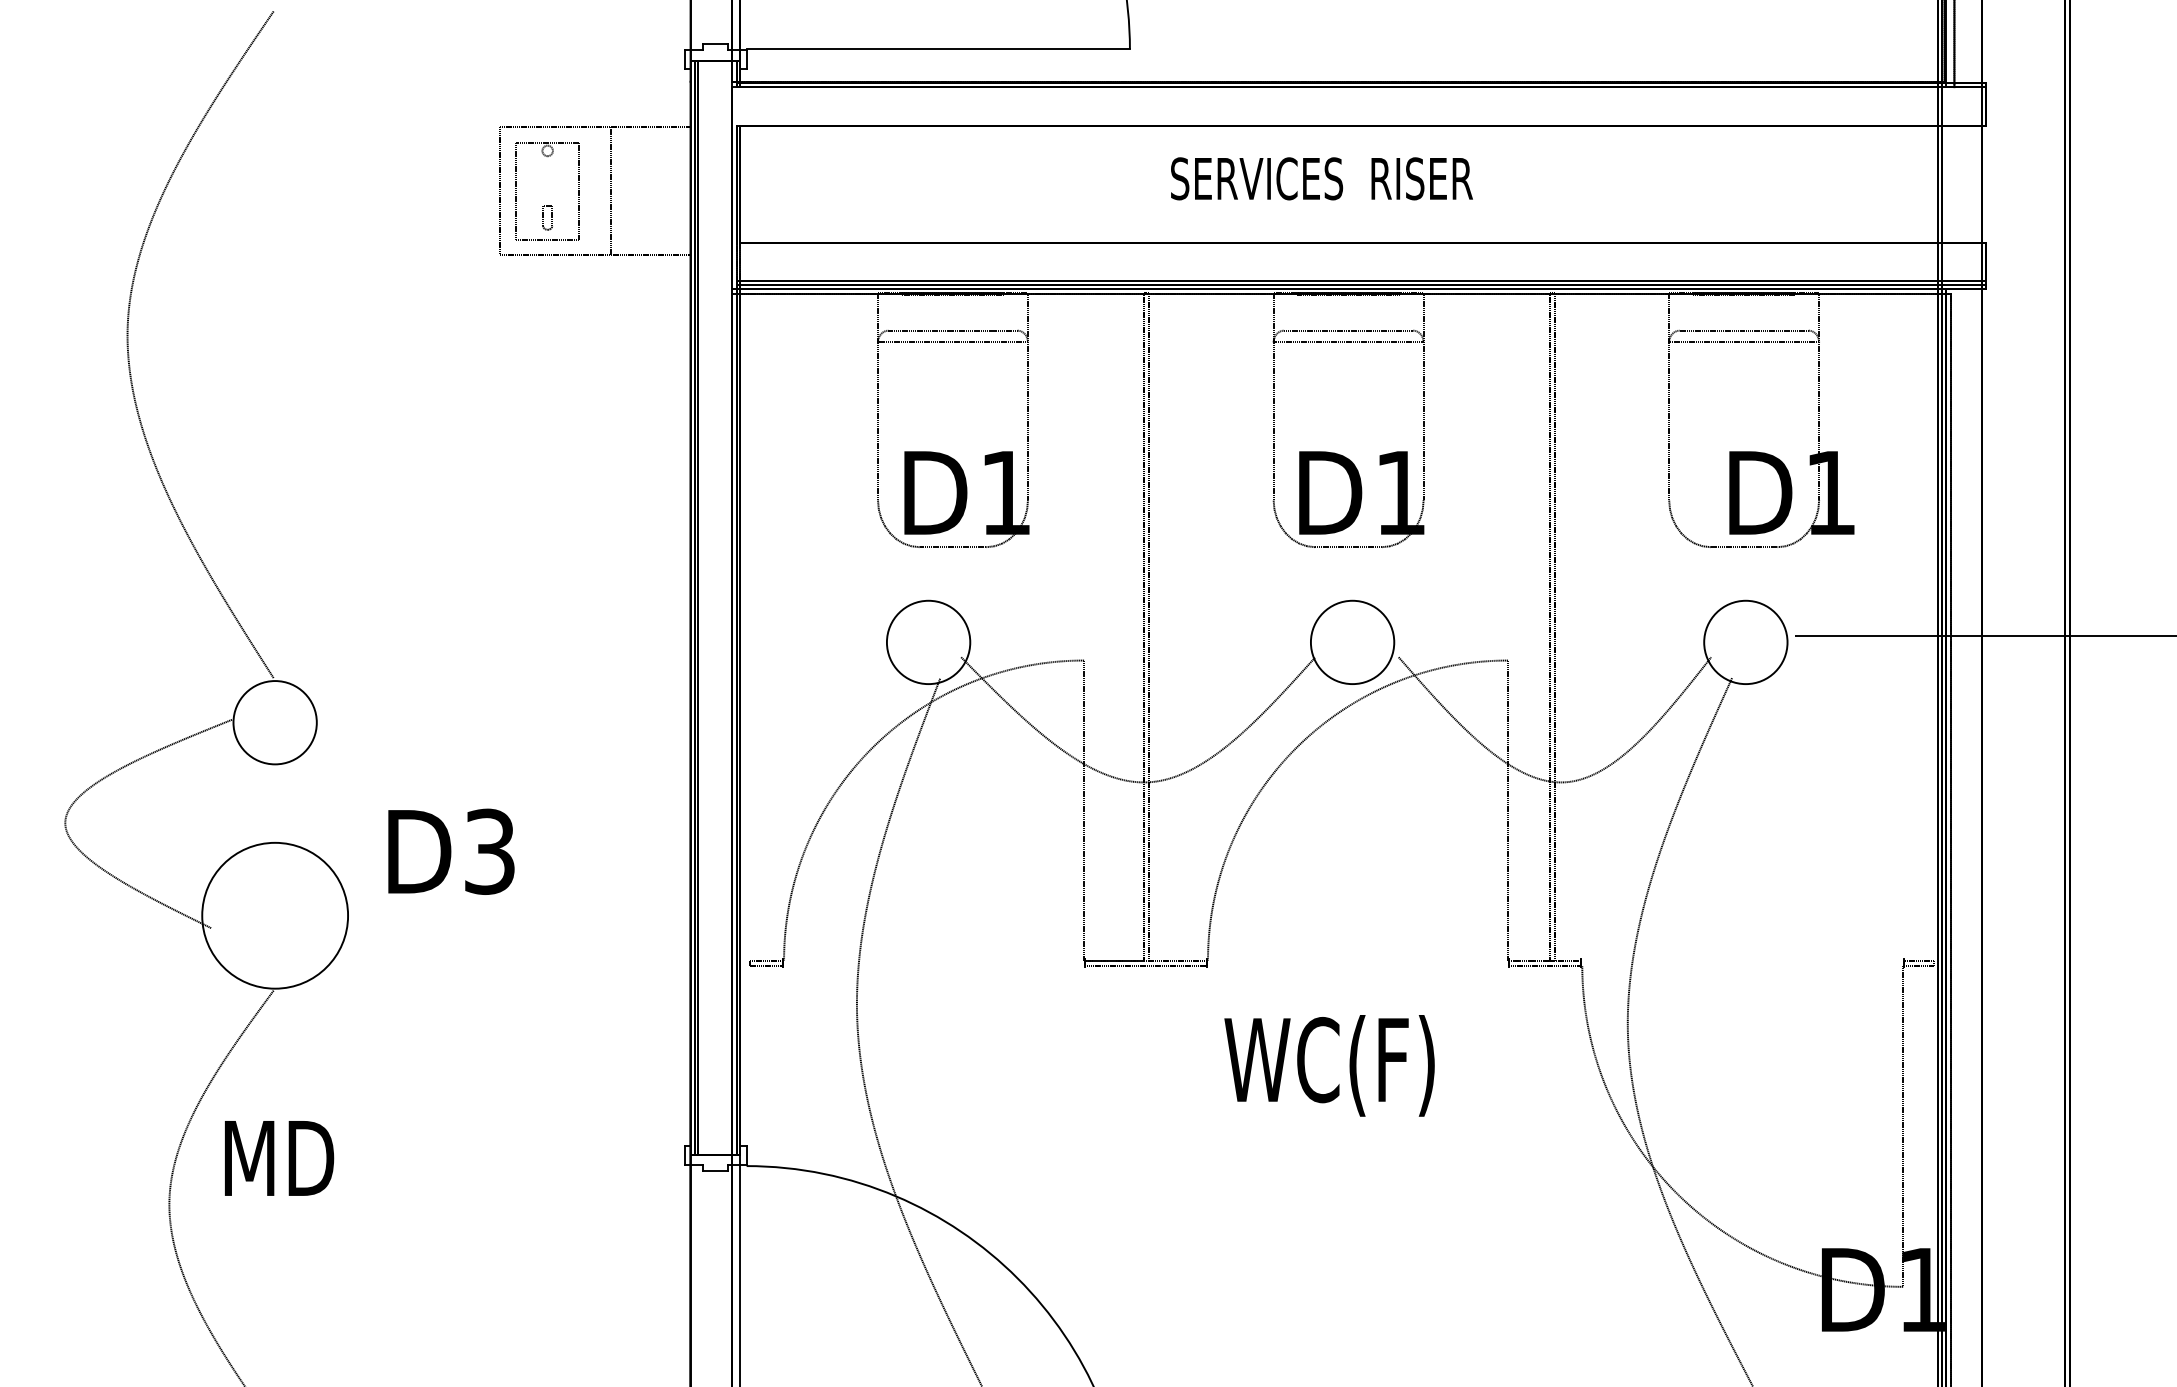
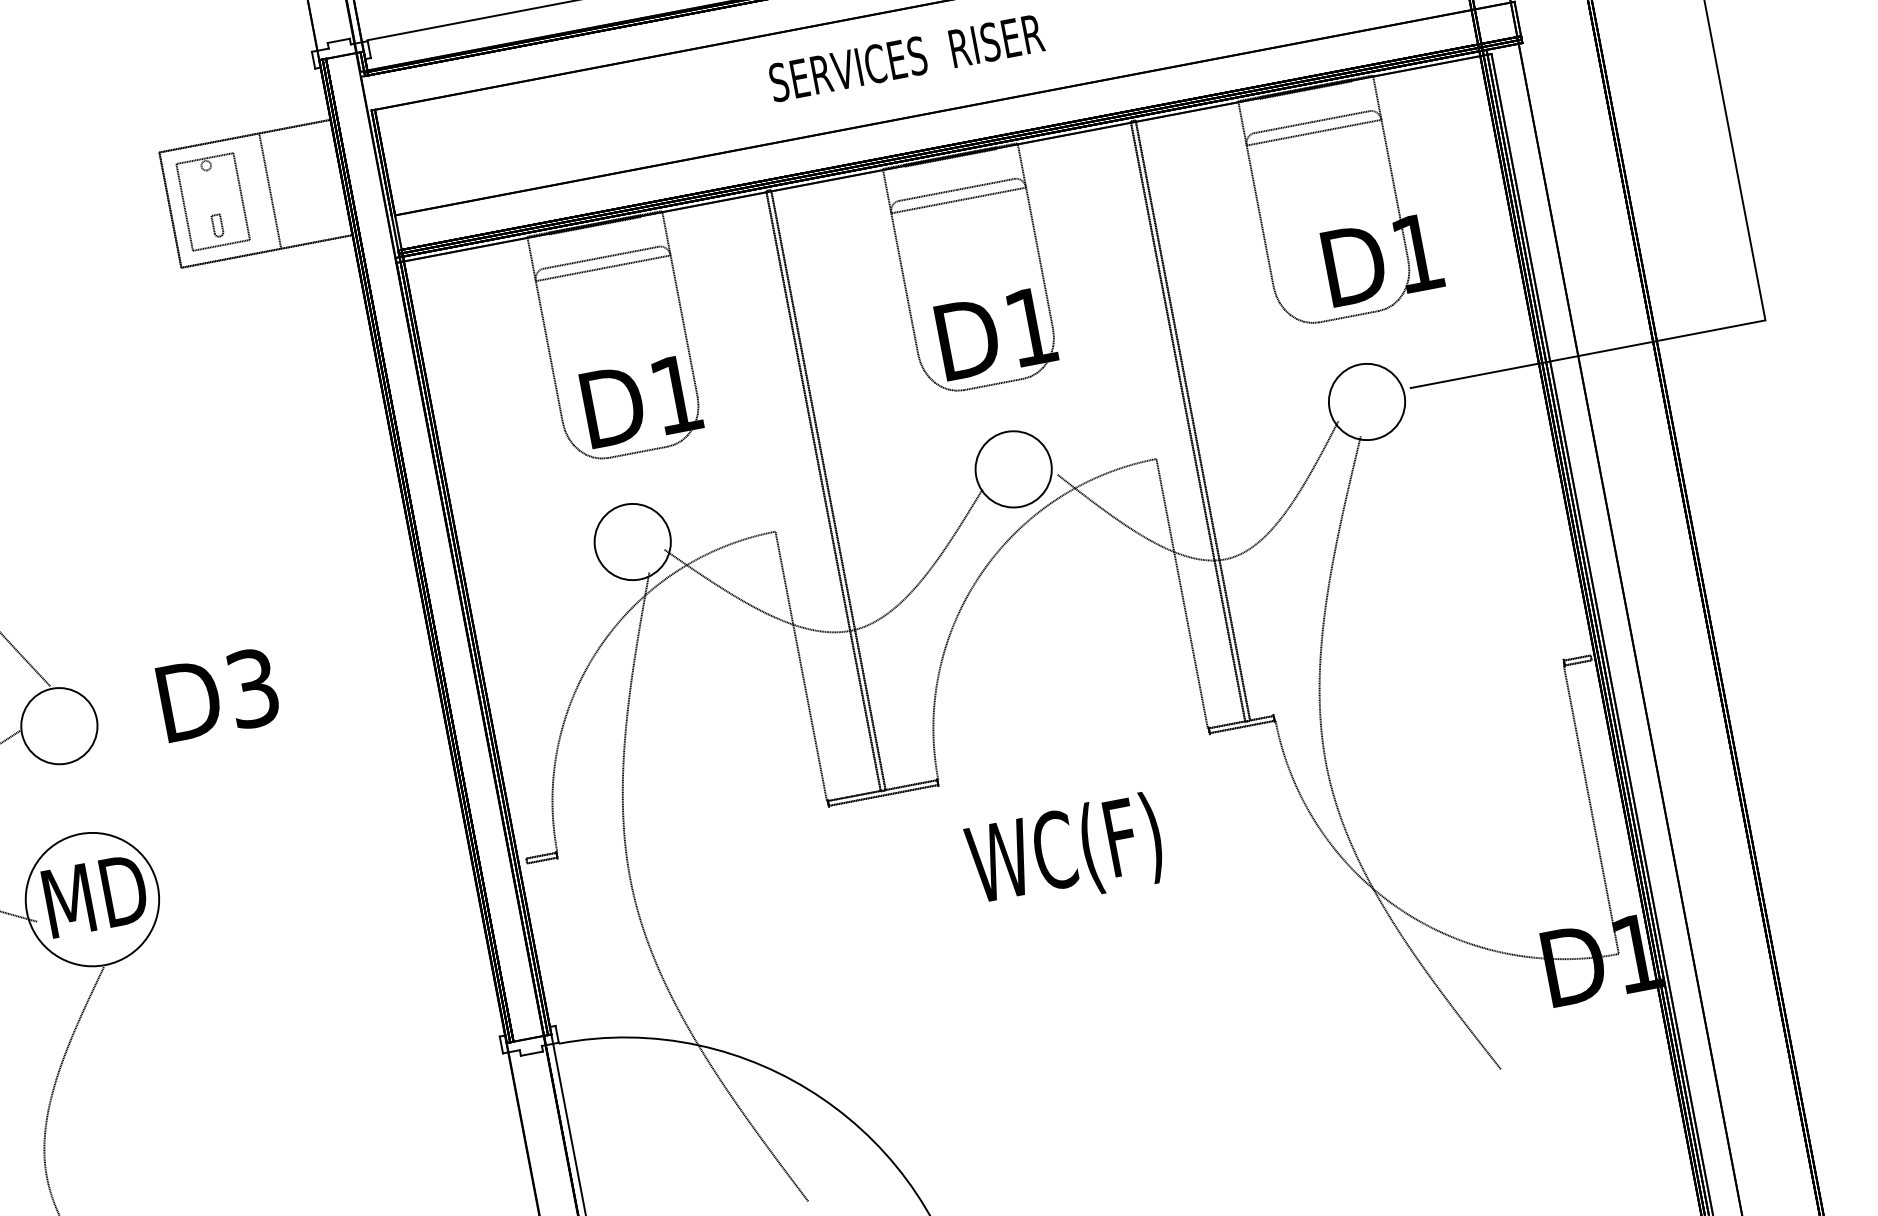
text: (451, 851) -> (218, 694), moved
text: (279, 1158) -> (95, 895), moved

